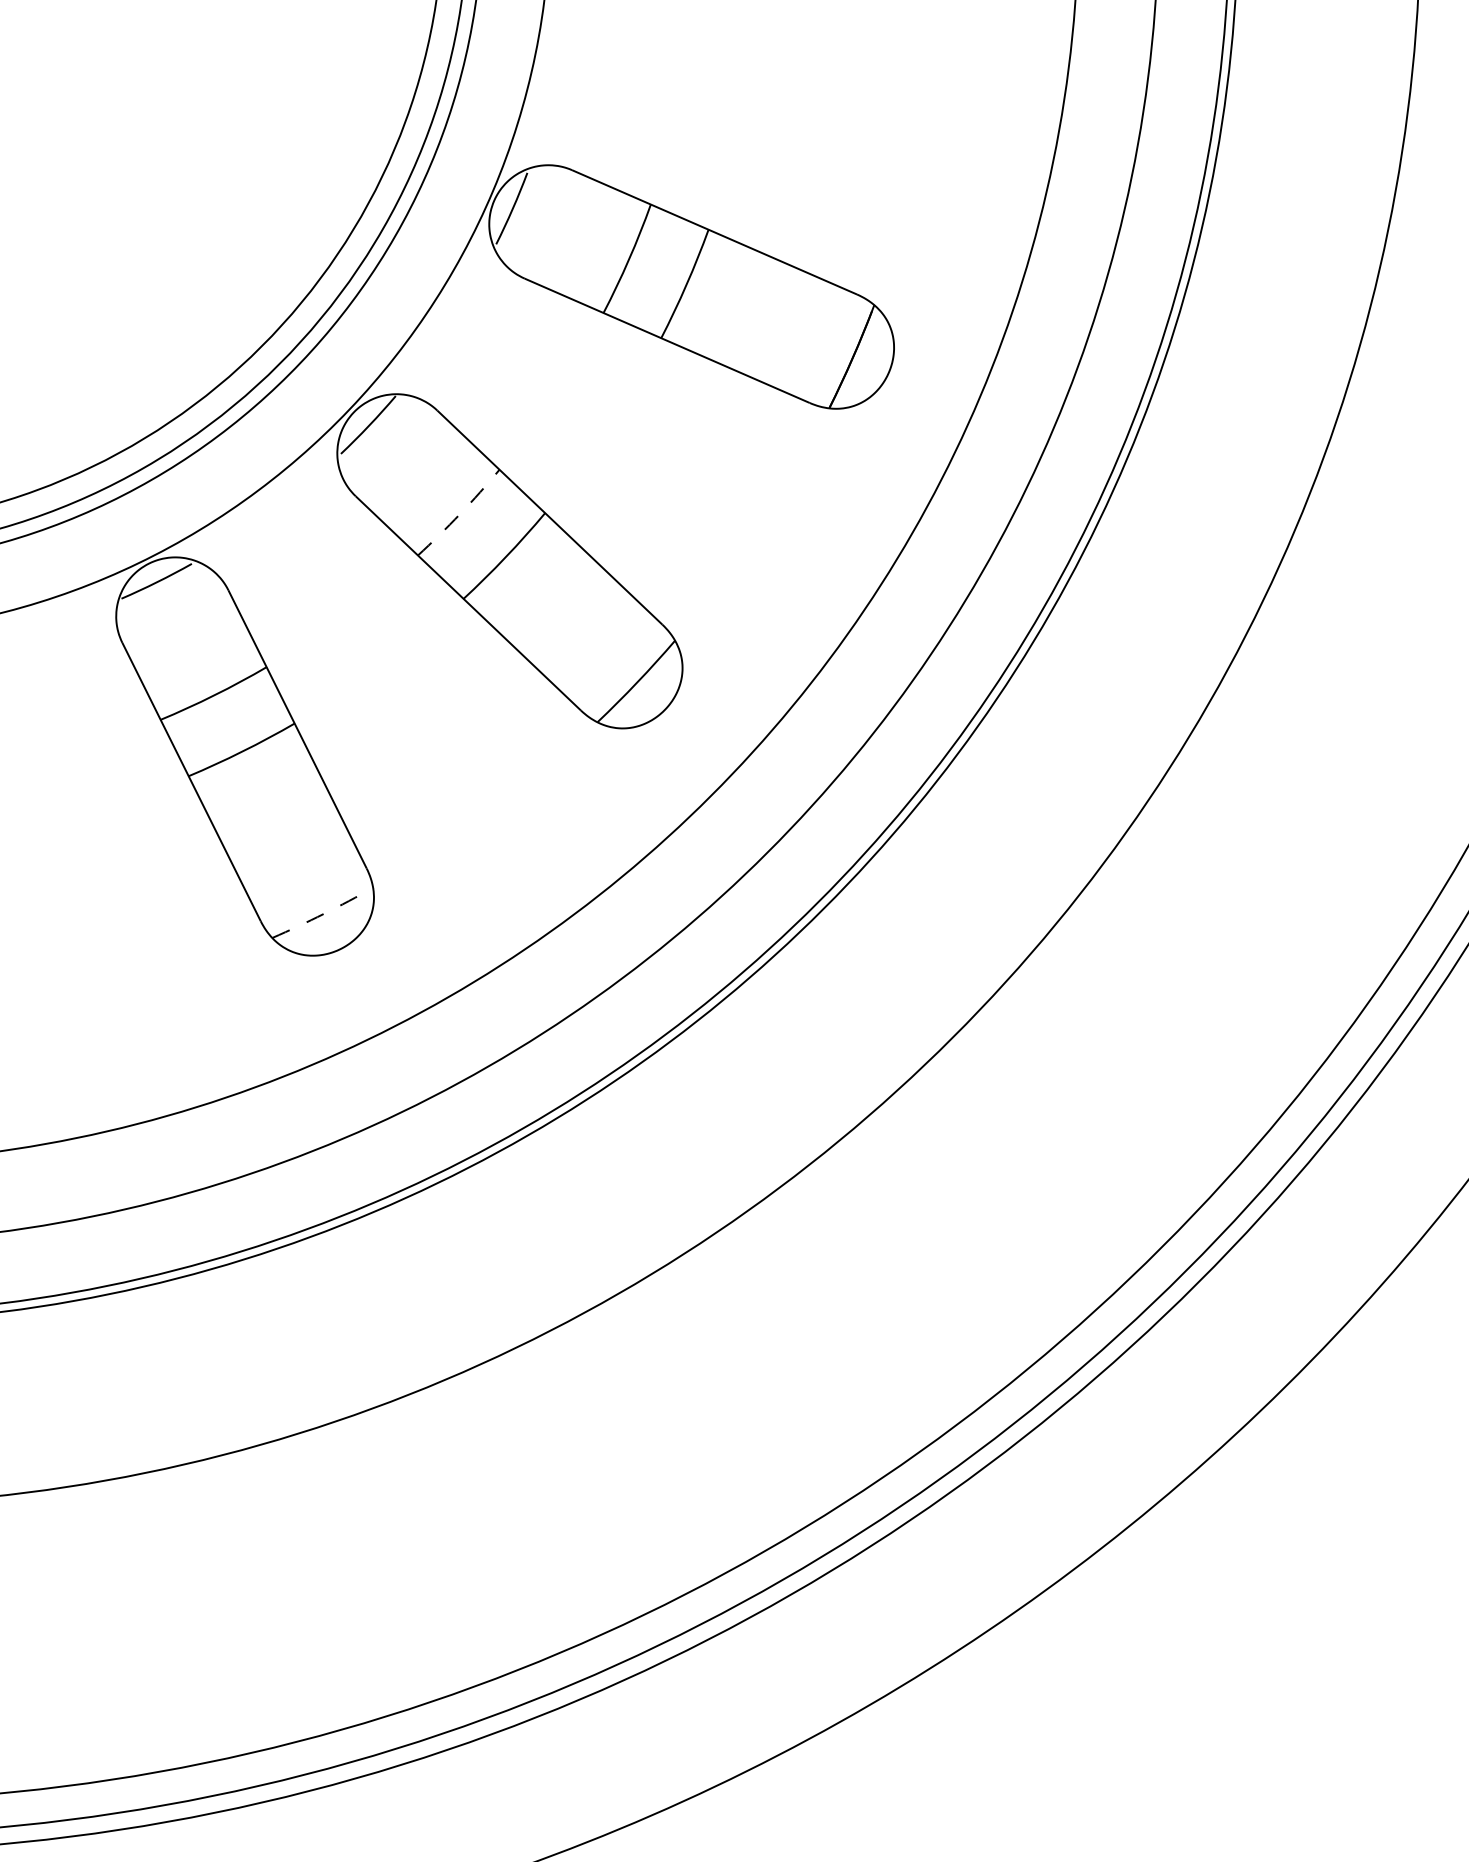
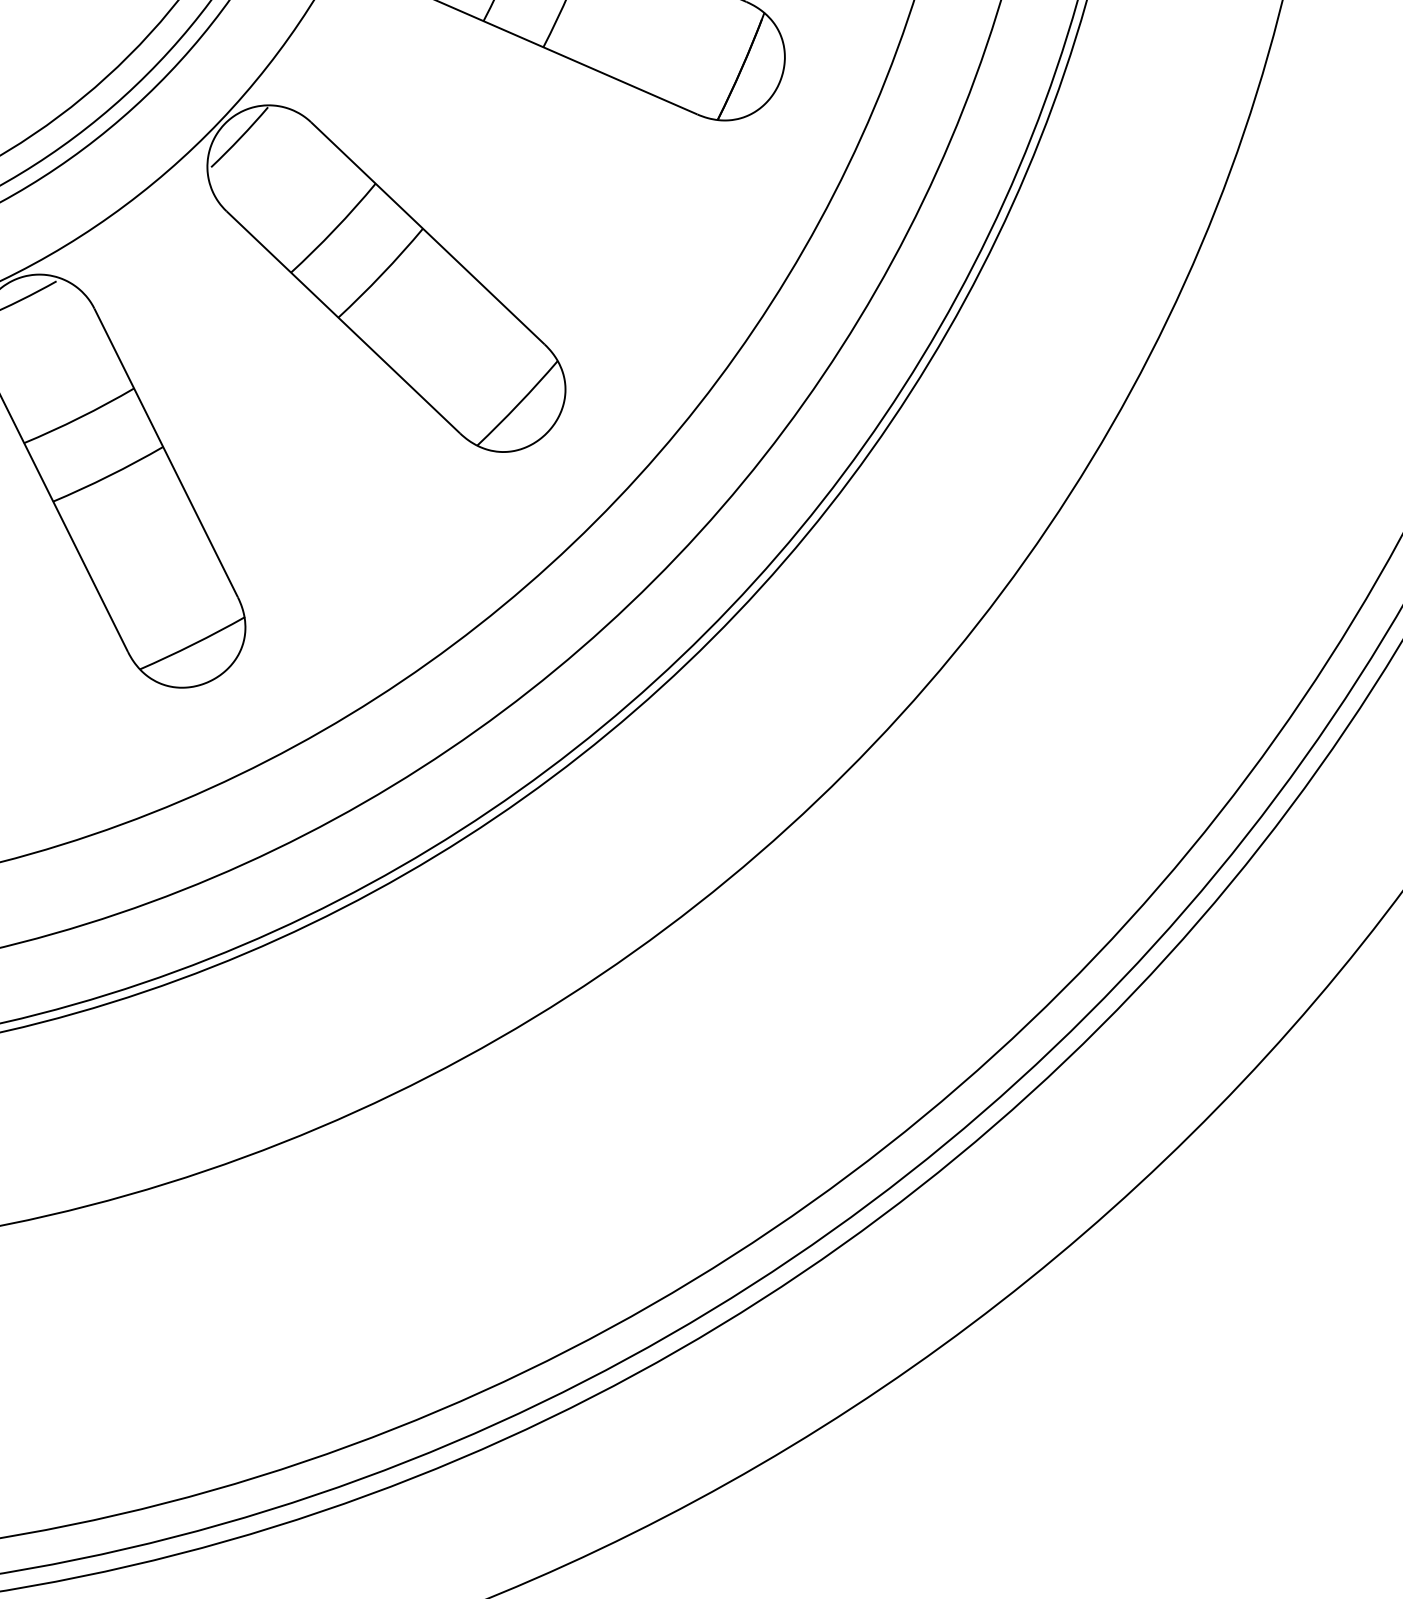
arc: (460, 514) -> (335, 230), dashed -> solid
arc: (323, 914) -> (193, 645), dashed -> solid

